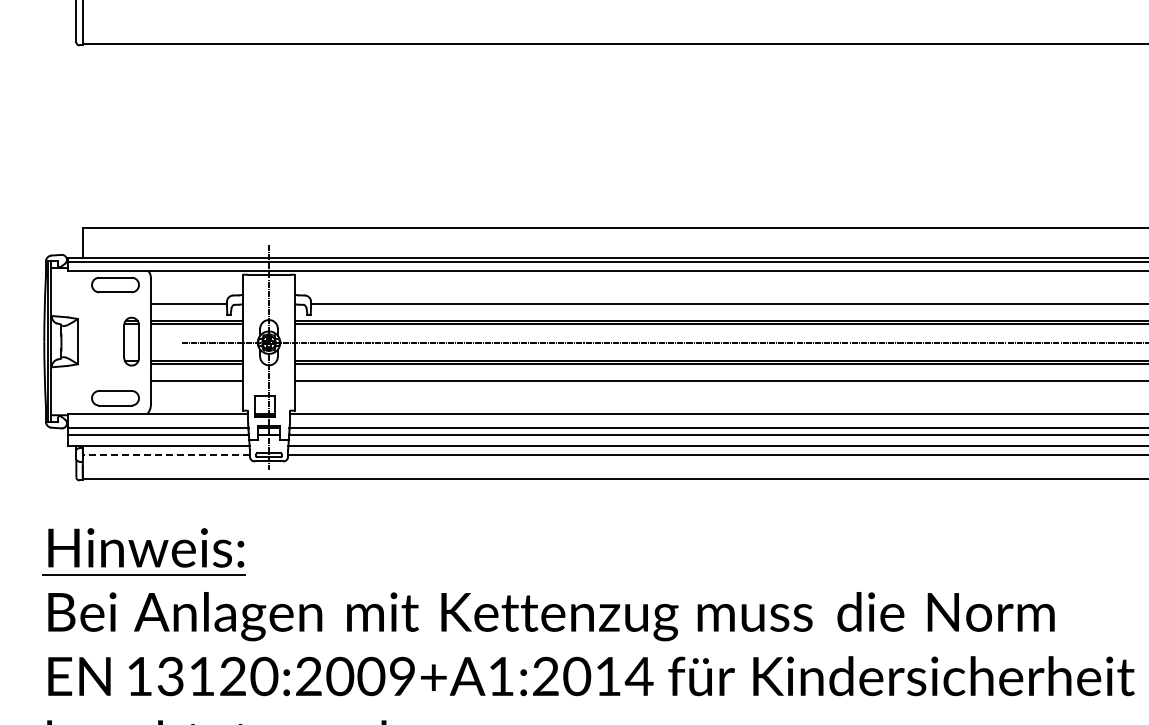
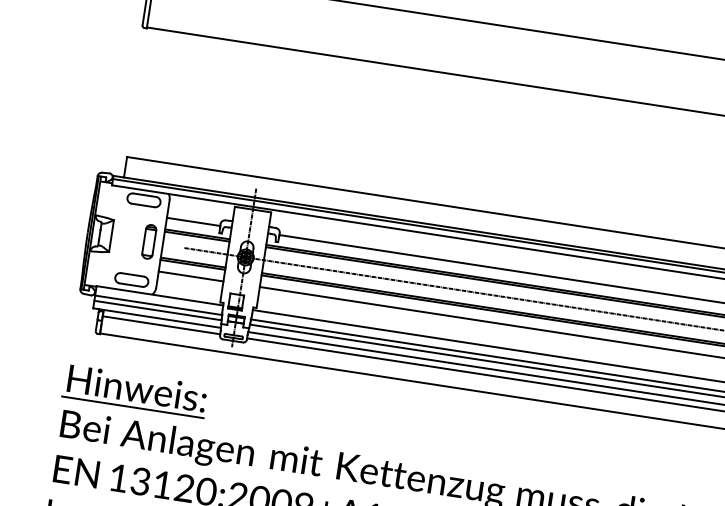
line: (166, 454) -> (161, 325), dashed -> solid

